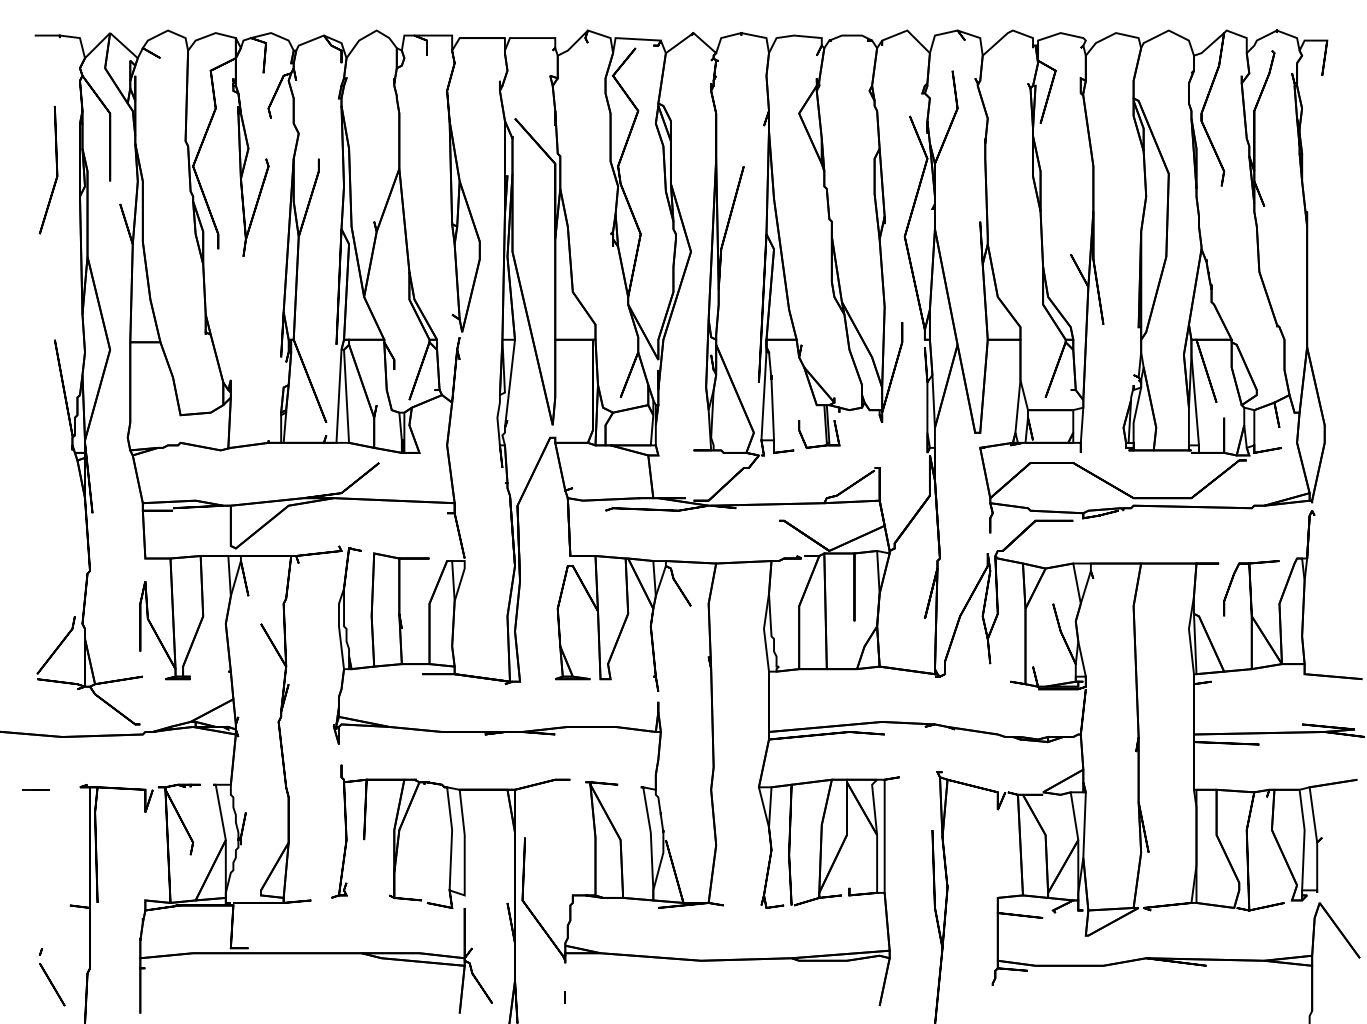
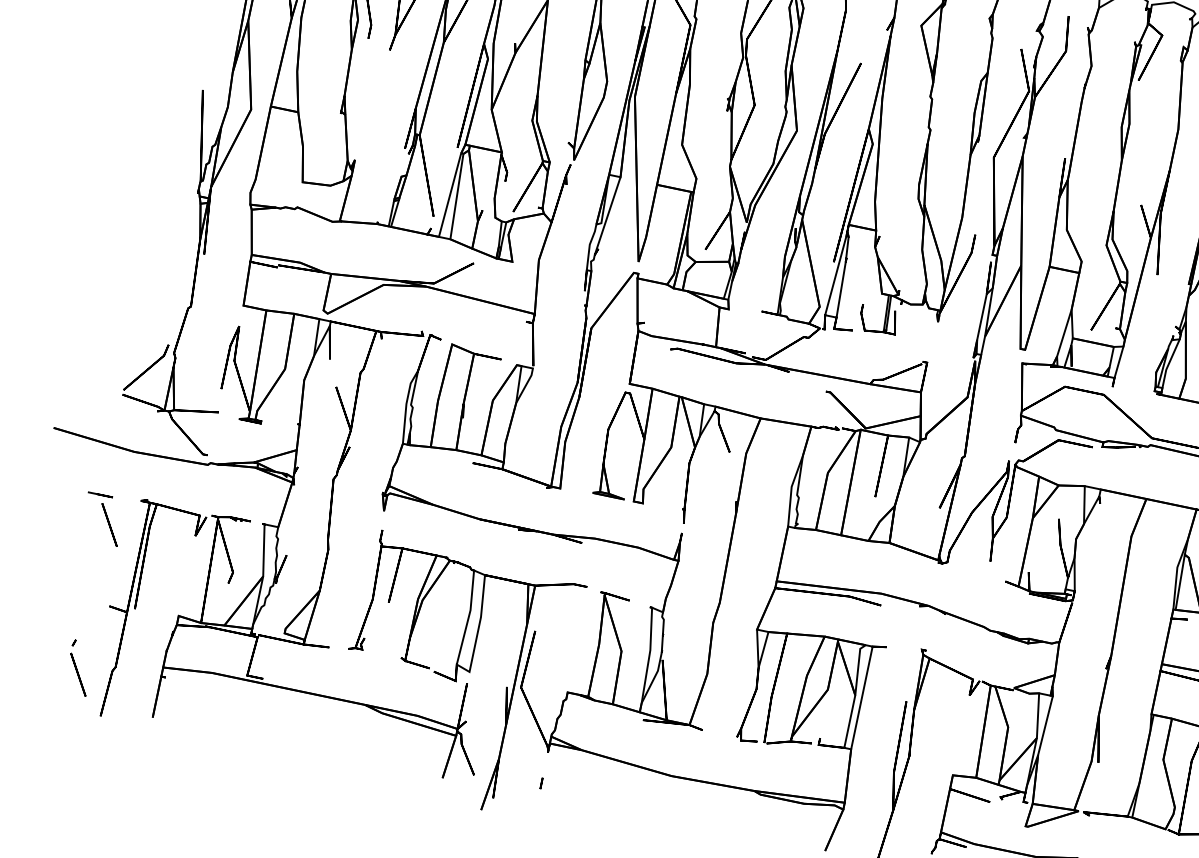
line: (52, 819) -> (109, 524), added

